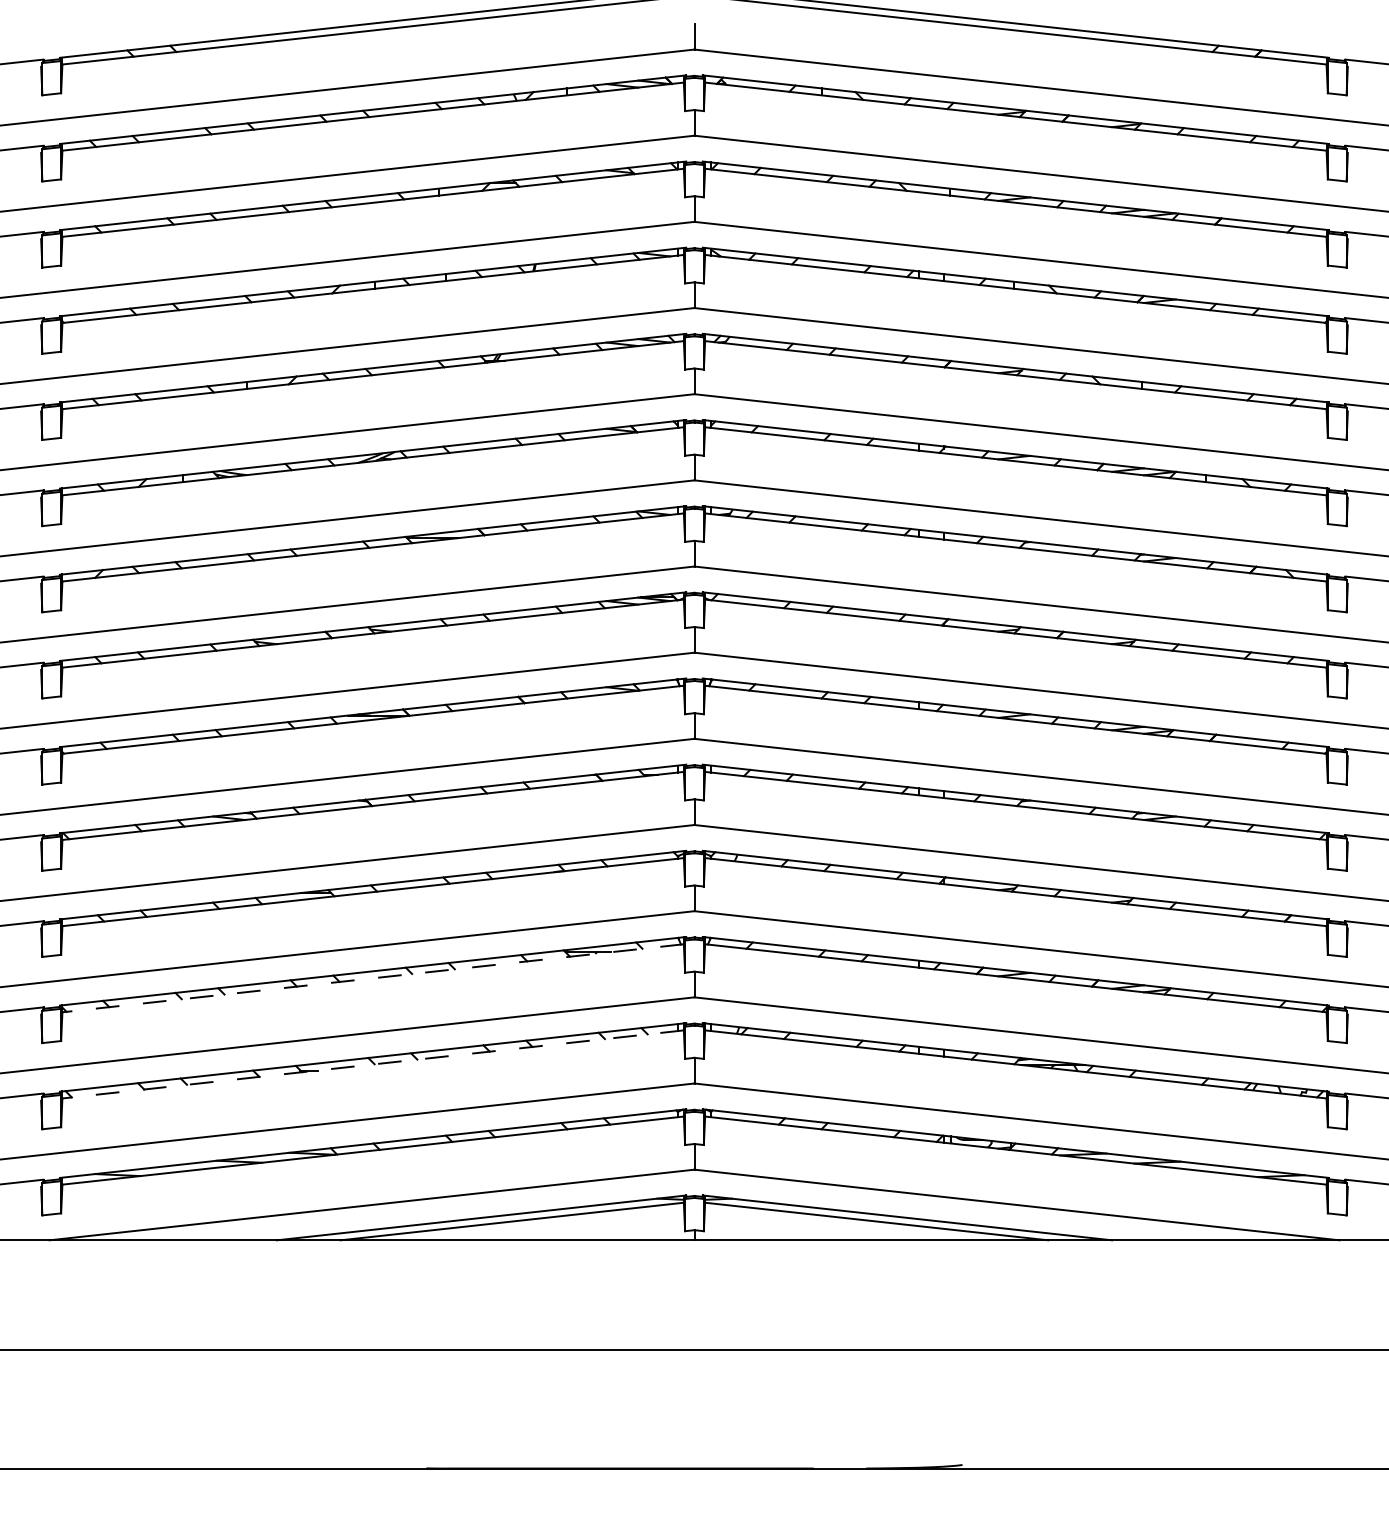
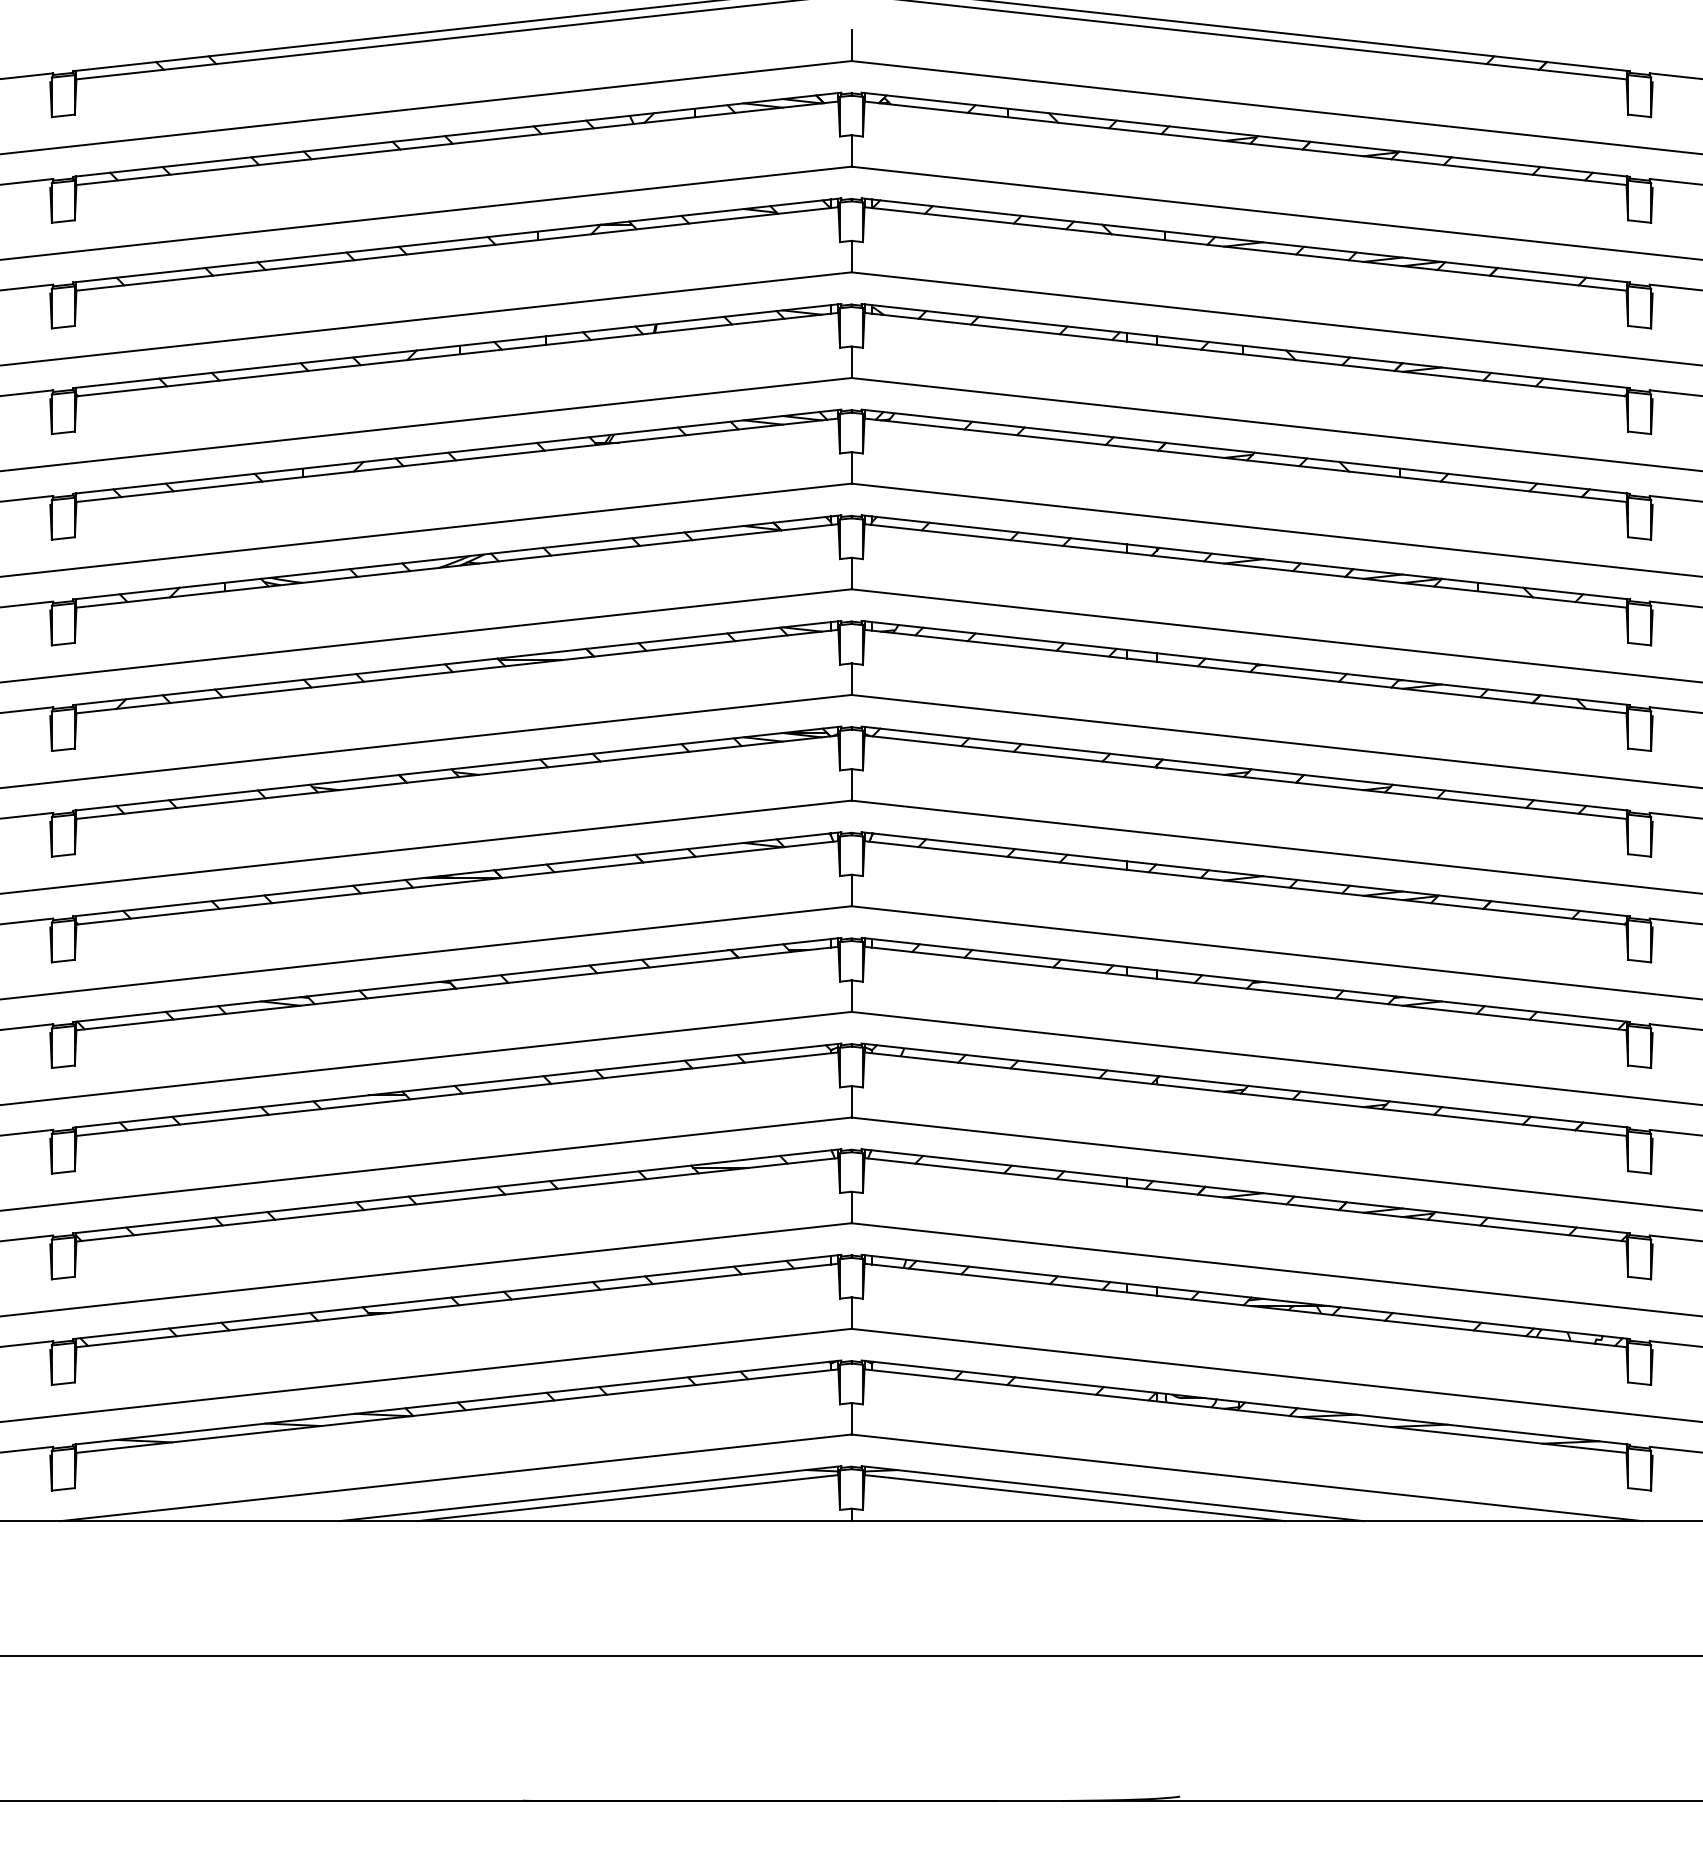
line: (373, 978) -> (457, 1200), dashed -> solid
line: (373, 1064) -> (457, 1305), dashed -> solid

